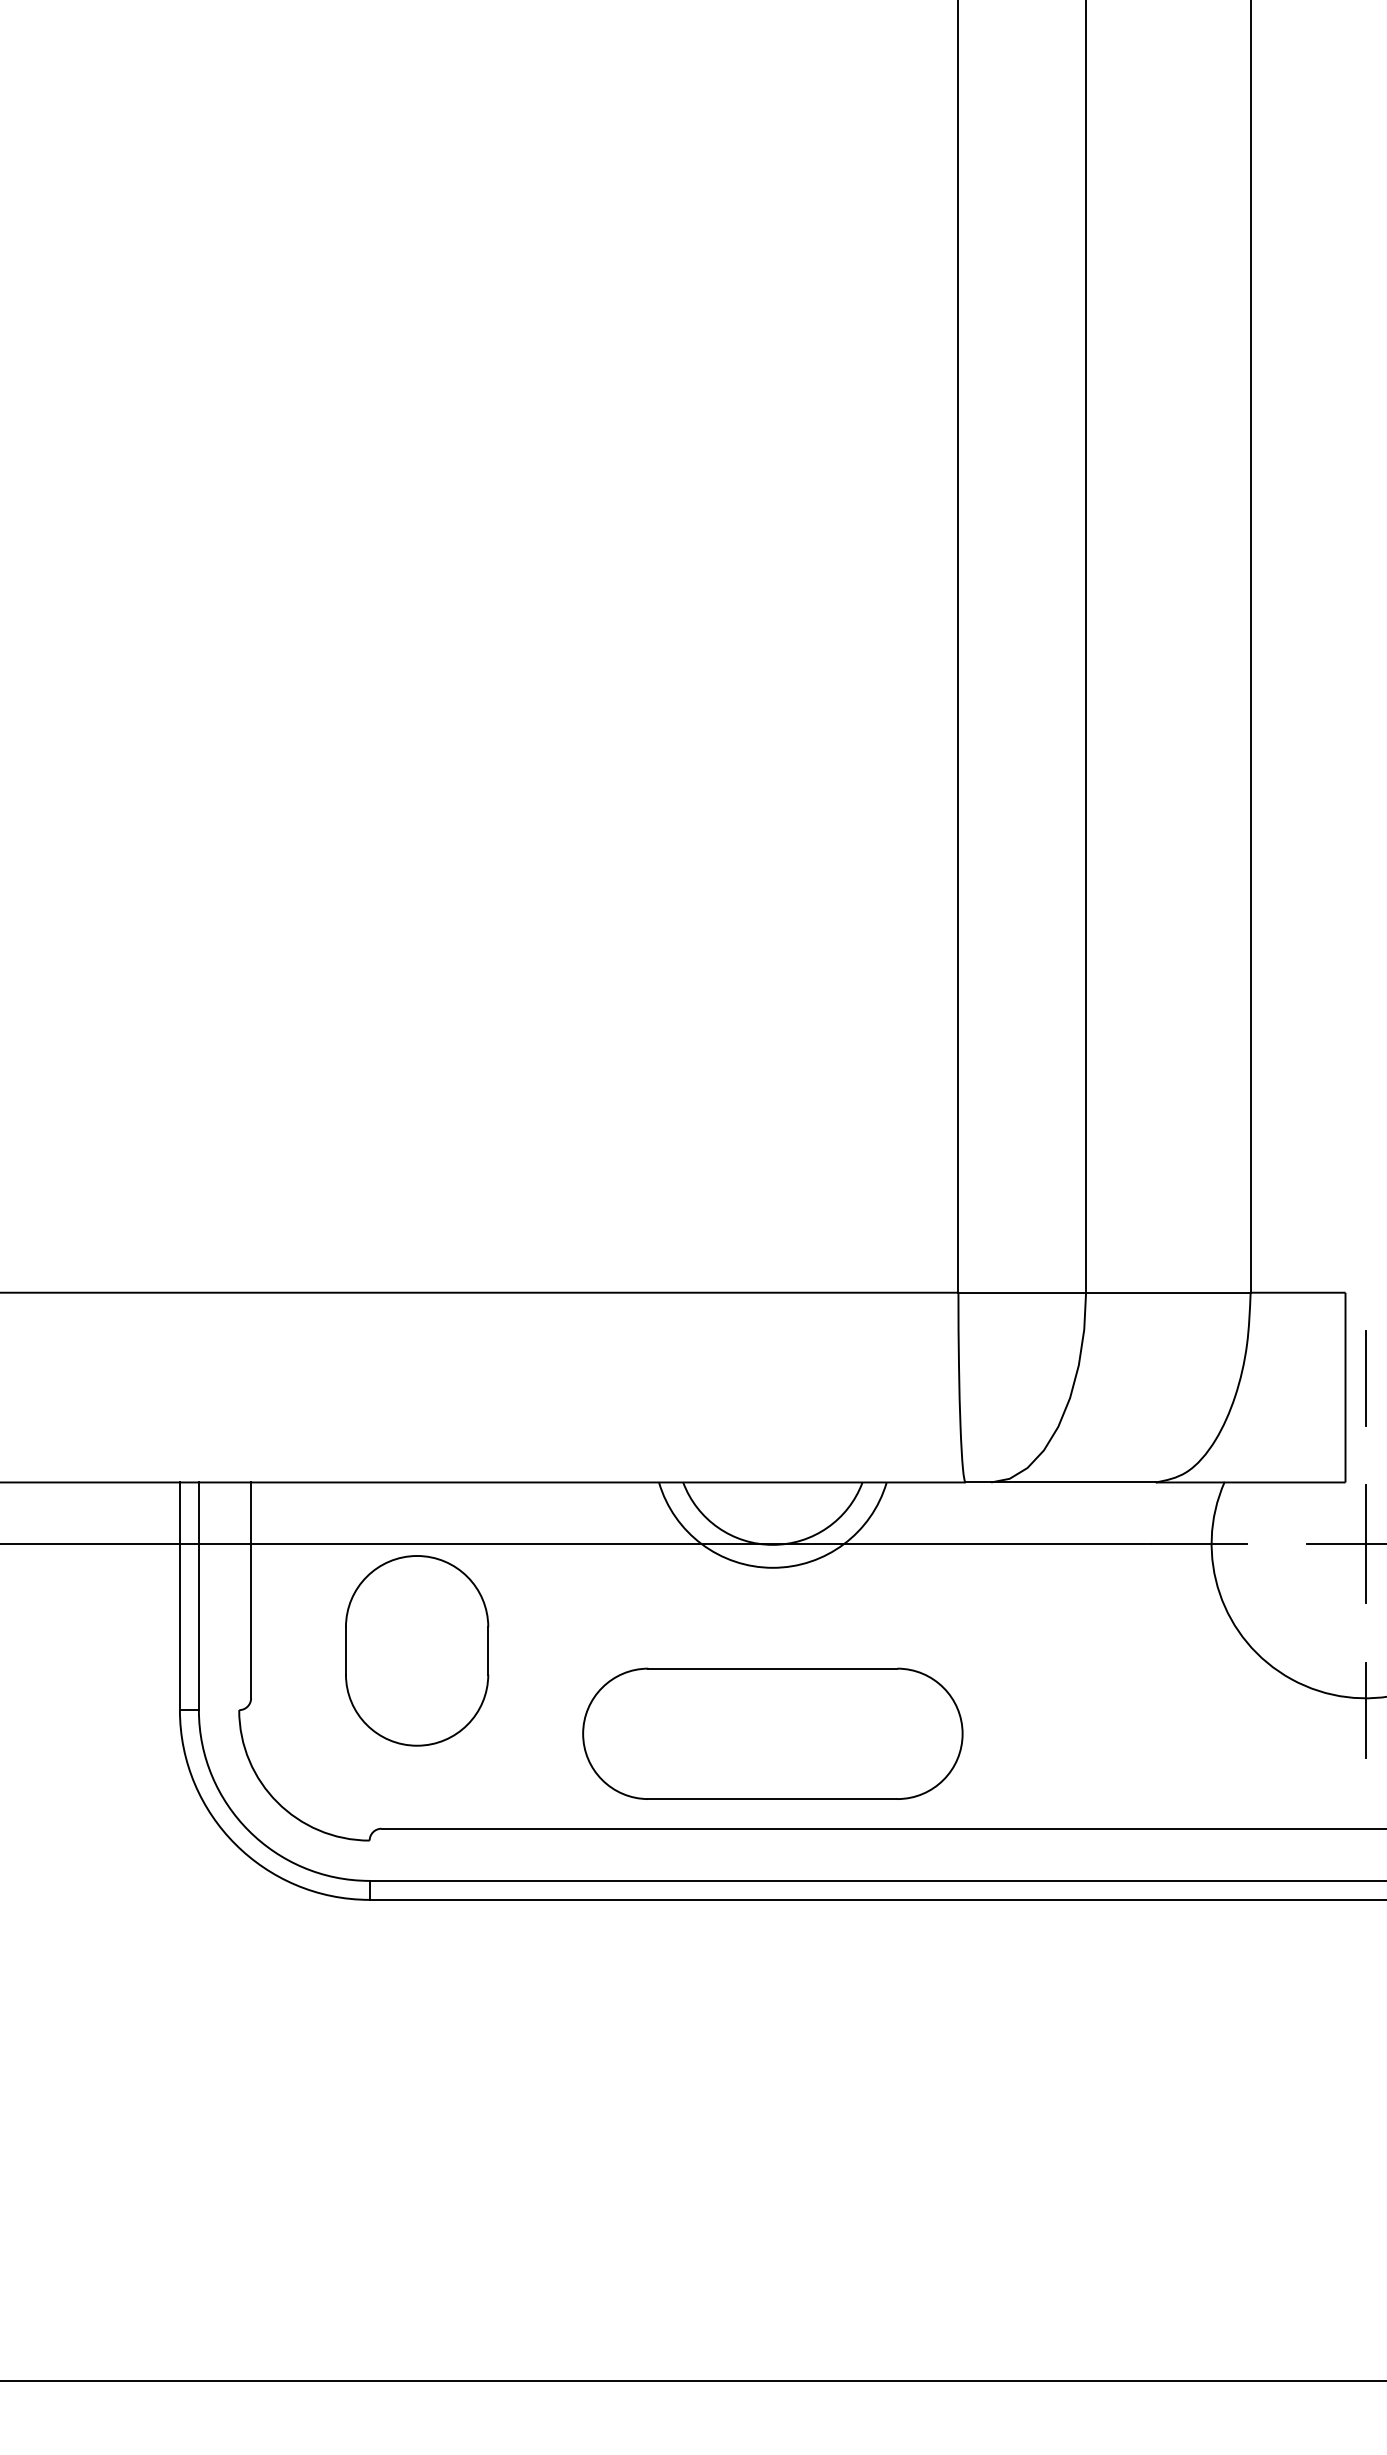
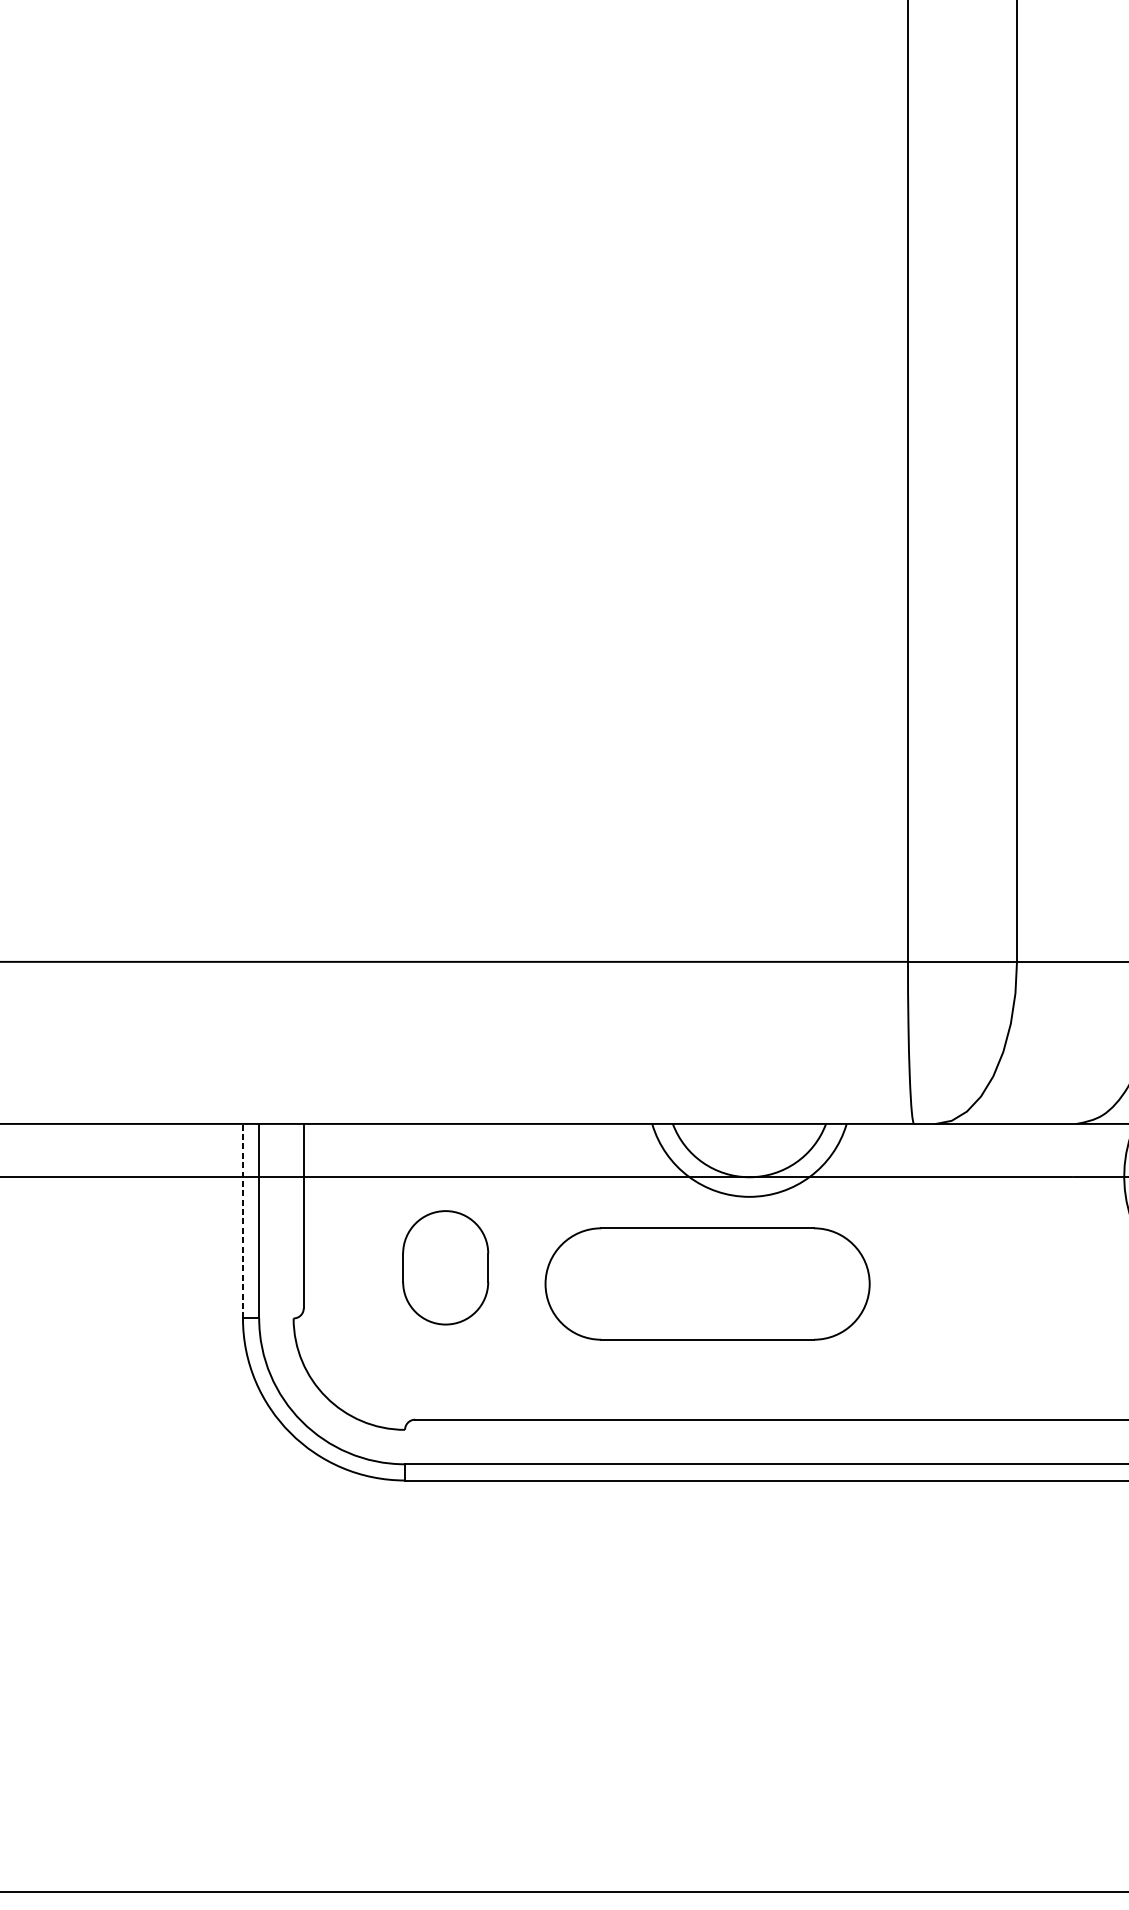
line: (179, 1596) -> (242, 1221), solid -> dashed
part: (417, 1650) -> (445, 1267), size x0.7
part: (772, 1733) -> (707, 1283), moved

